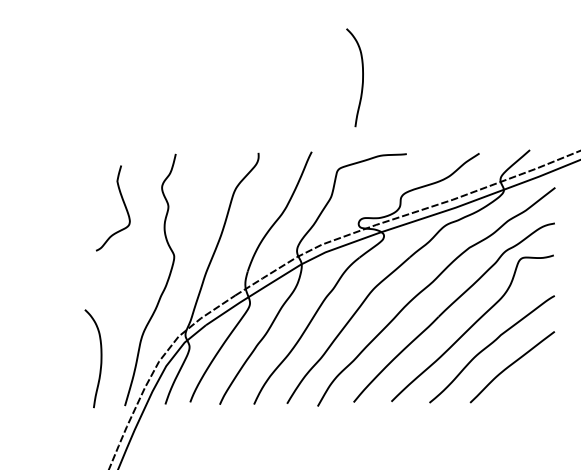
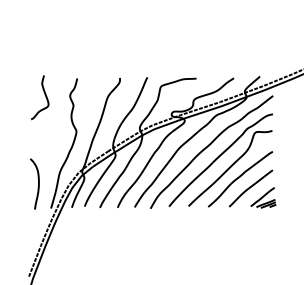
curve: (362, 76) -> (173, 38), removed
curve: (121, 202) -> (44, 94), moved
part: (536, 384) -> (263, 197), added

